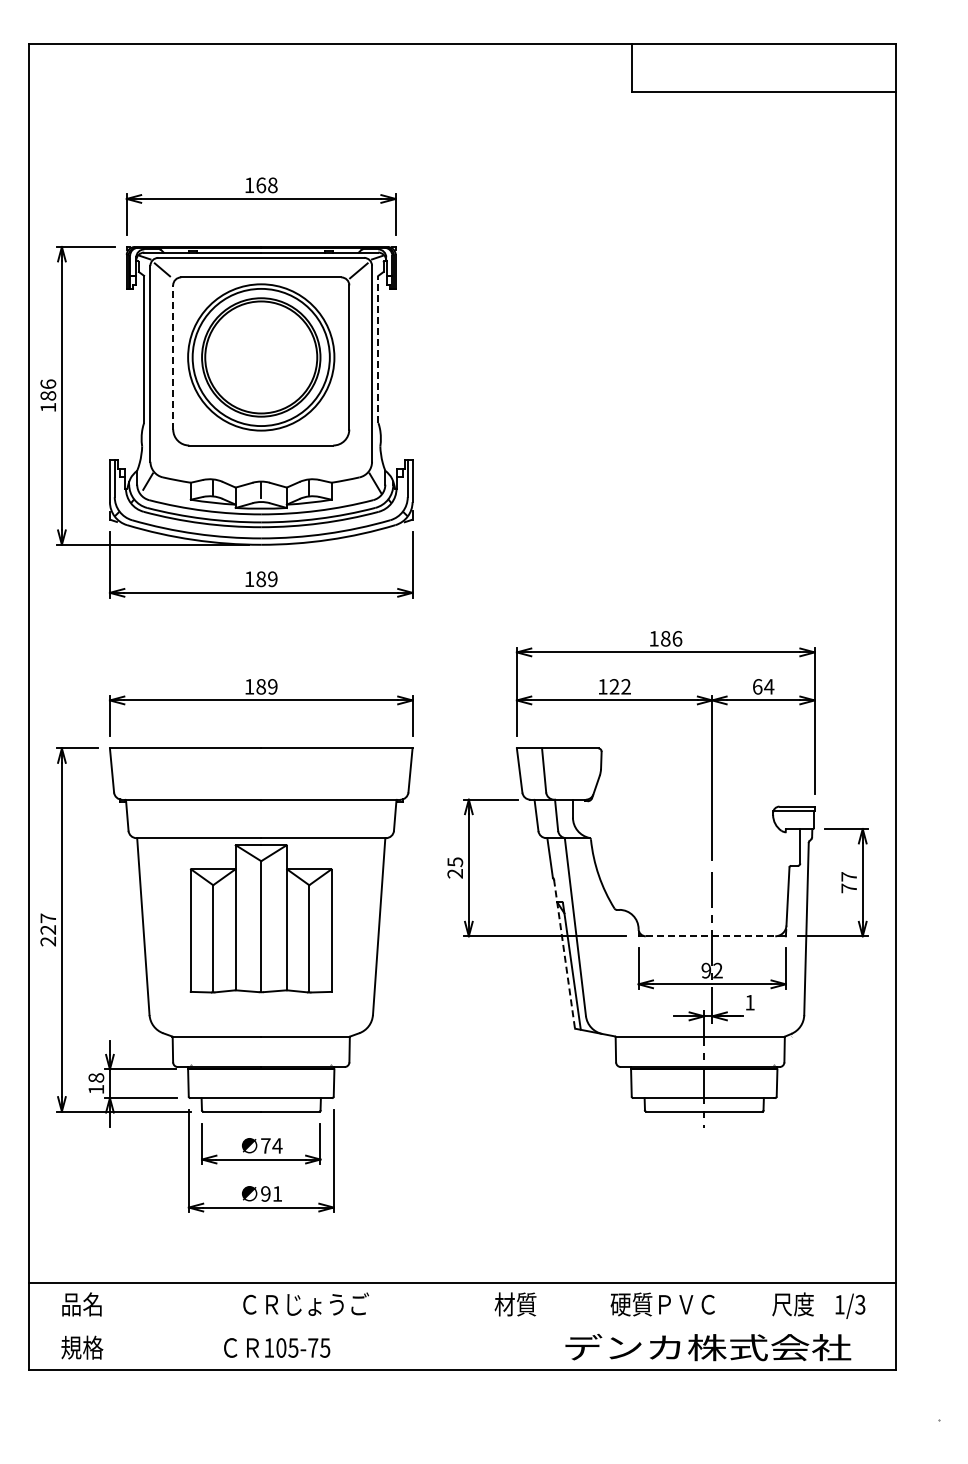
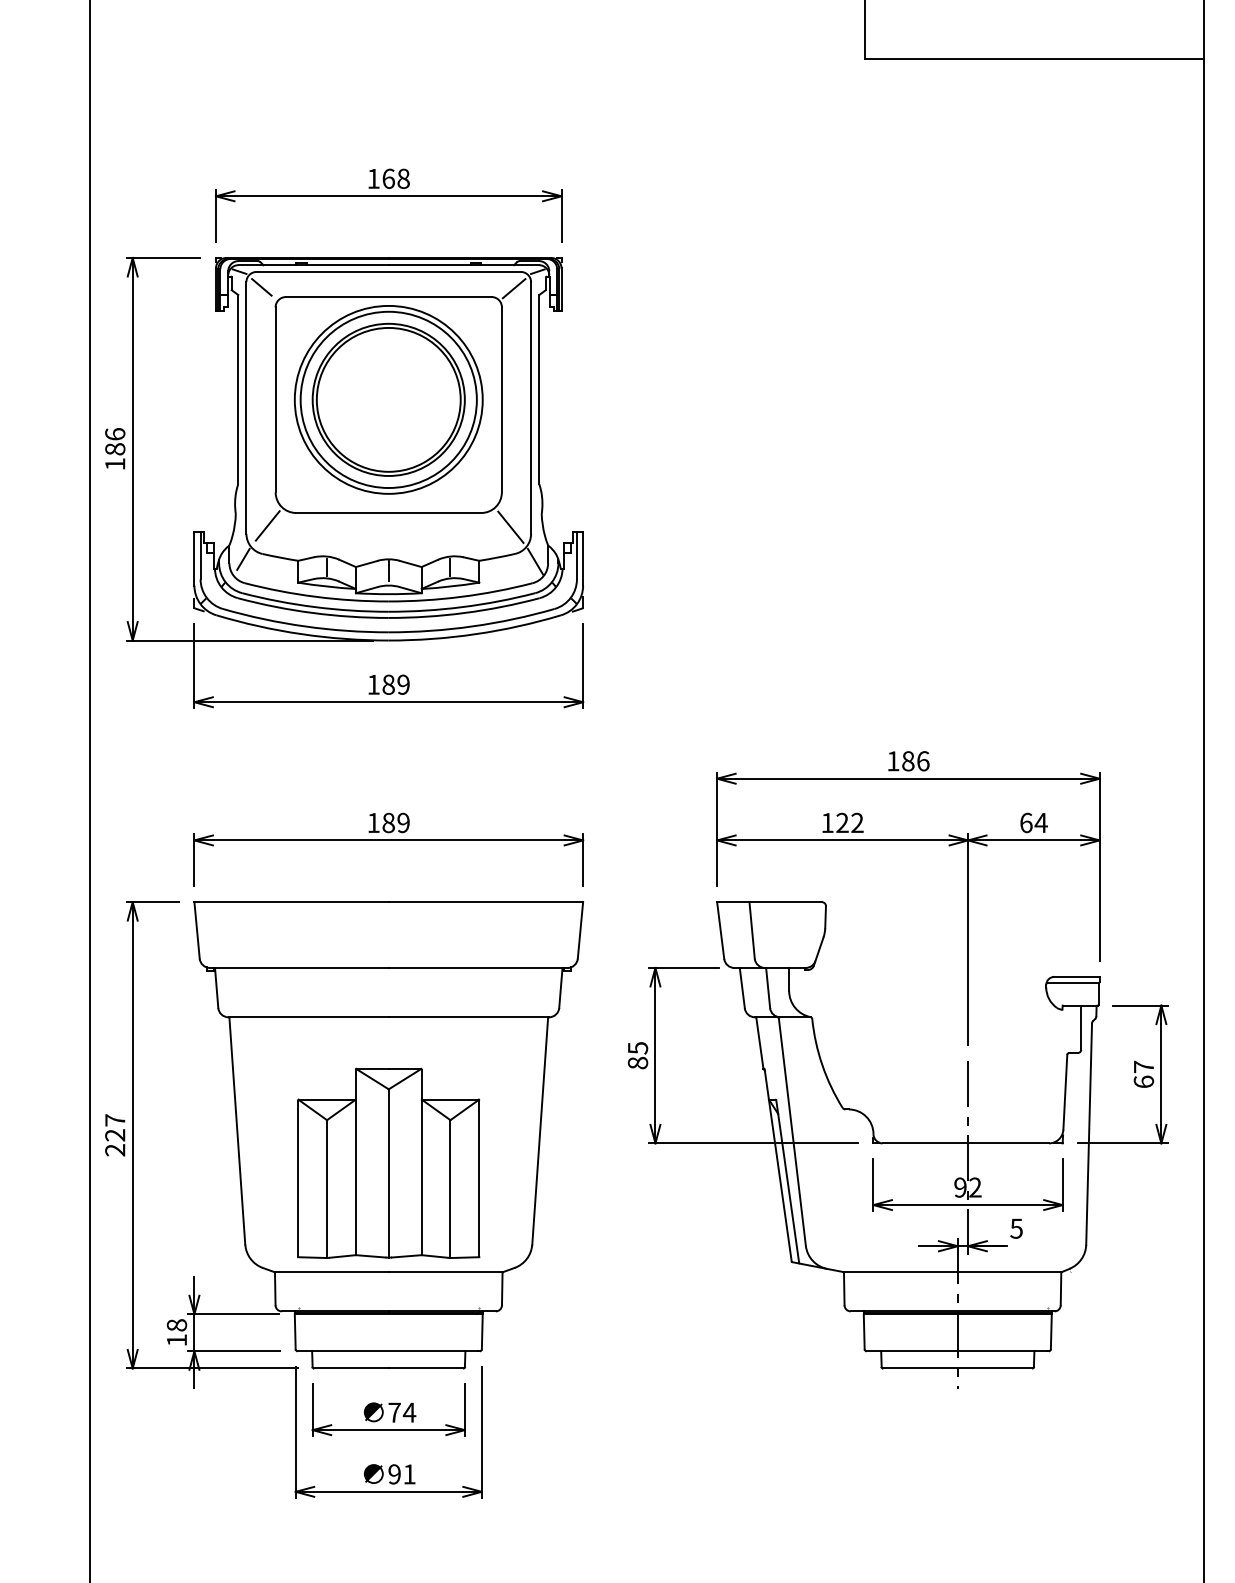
line: (378, 349) -> (539, 389), dashed -> solid
line: (173, 356) -> (276, 398), dashed -> solid
line: (166, 455) -> (267, 525), added
line: (356, 456) -> (511, 527), added
text: (455, 873) -> (638, 1062), 25 -> 85
text: (849, 888) -> (1144, 1082), 77 -> 67
part: (260, 918) -> (387, 1162), moved
line: (710, 936) -> (965, 1143), dashed -> solid
line: (564, 953) -> (778, 1165), dashed -> solid
text: (749, 1002) -> (1015, 1228), 1 -> 5

